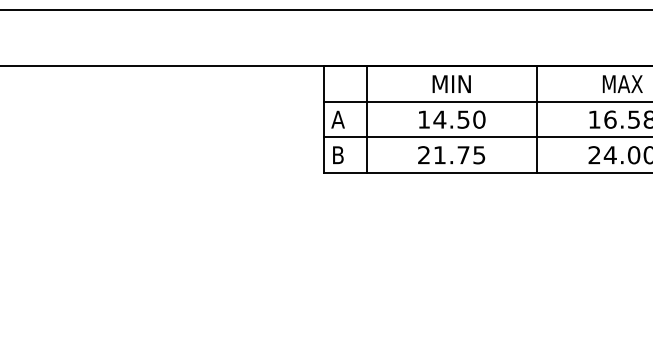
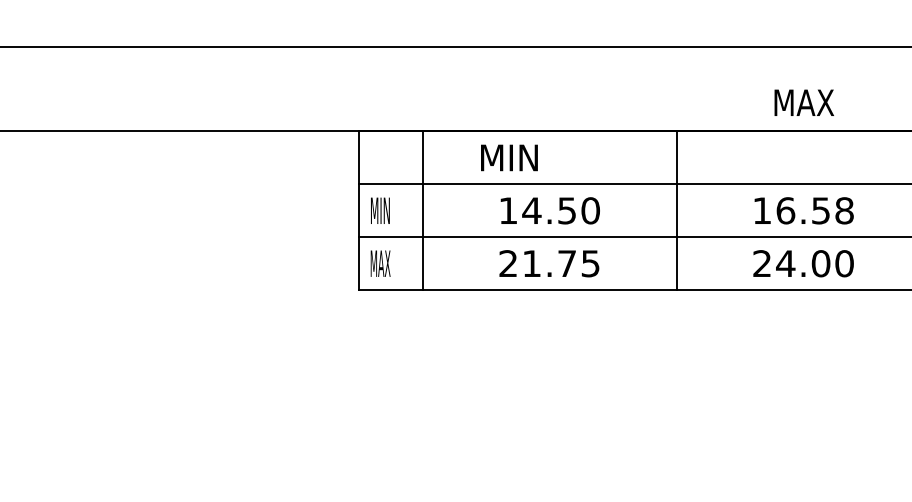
text: (451, 83) -> (509, 156), moved
text: (622, 83) -> (803, 101), moved
text: (337, 119) -> (379, 210), A -> MIN
text: (337, 155) -> (379, 264), B -> MAX

